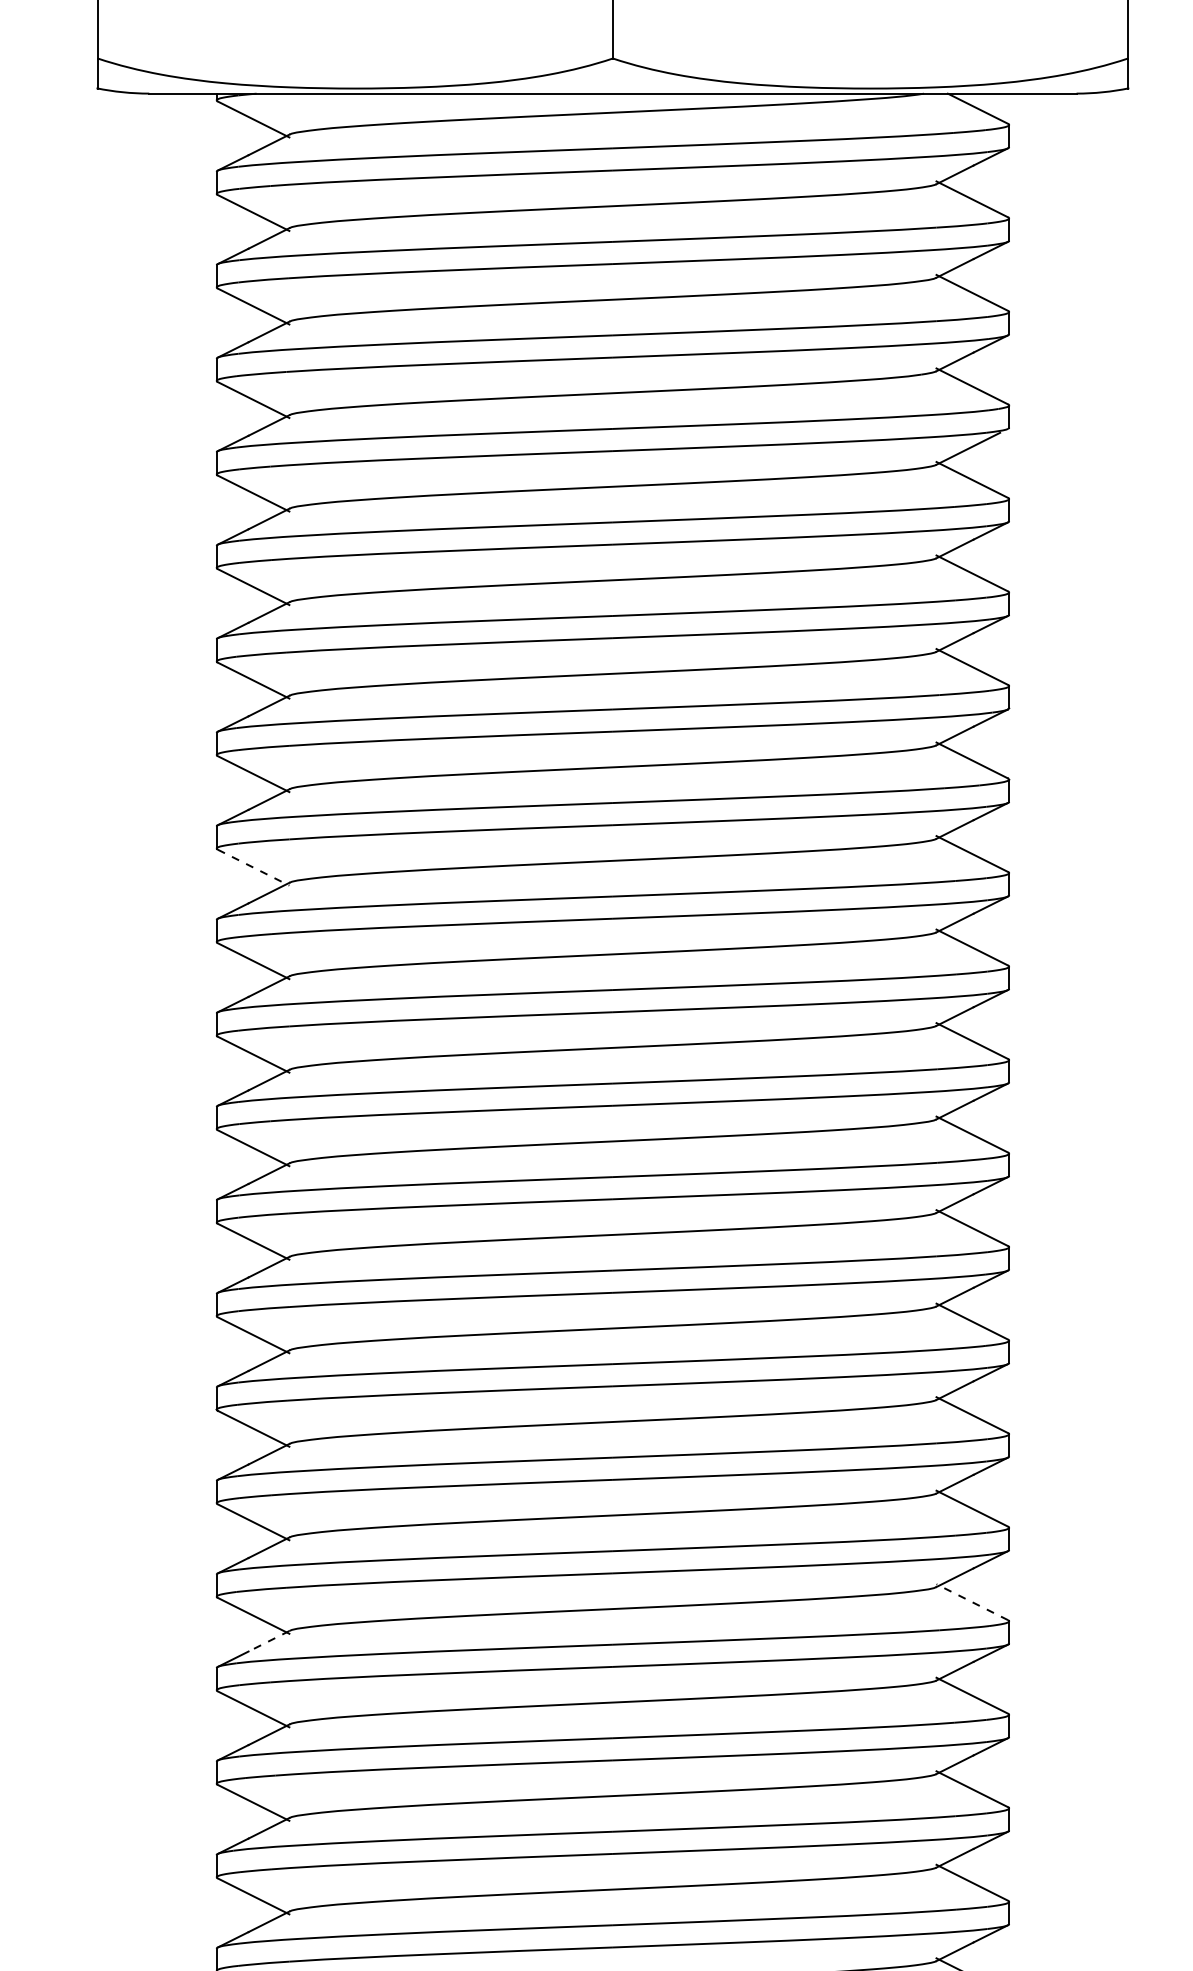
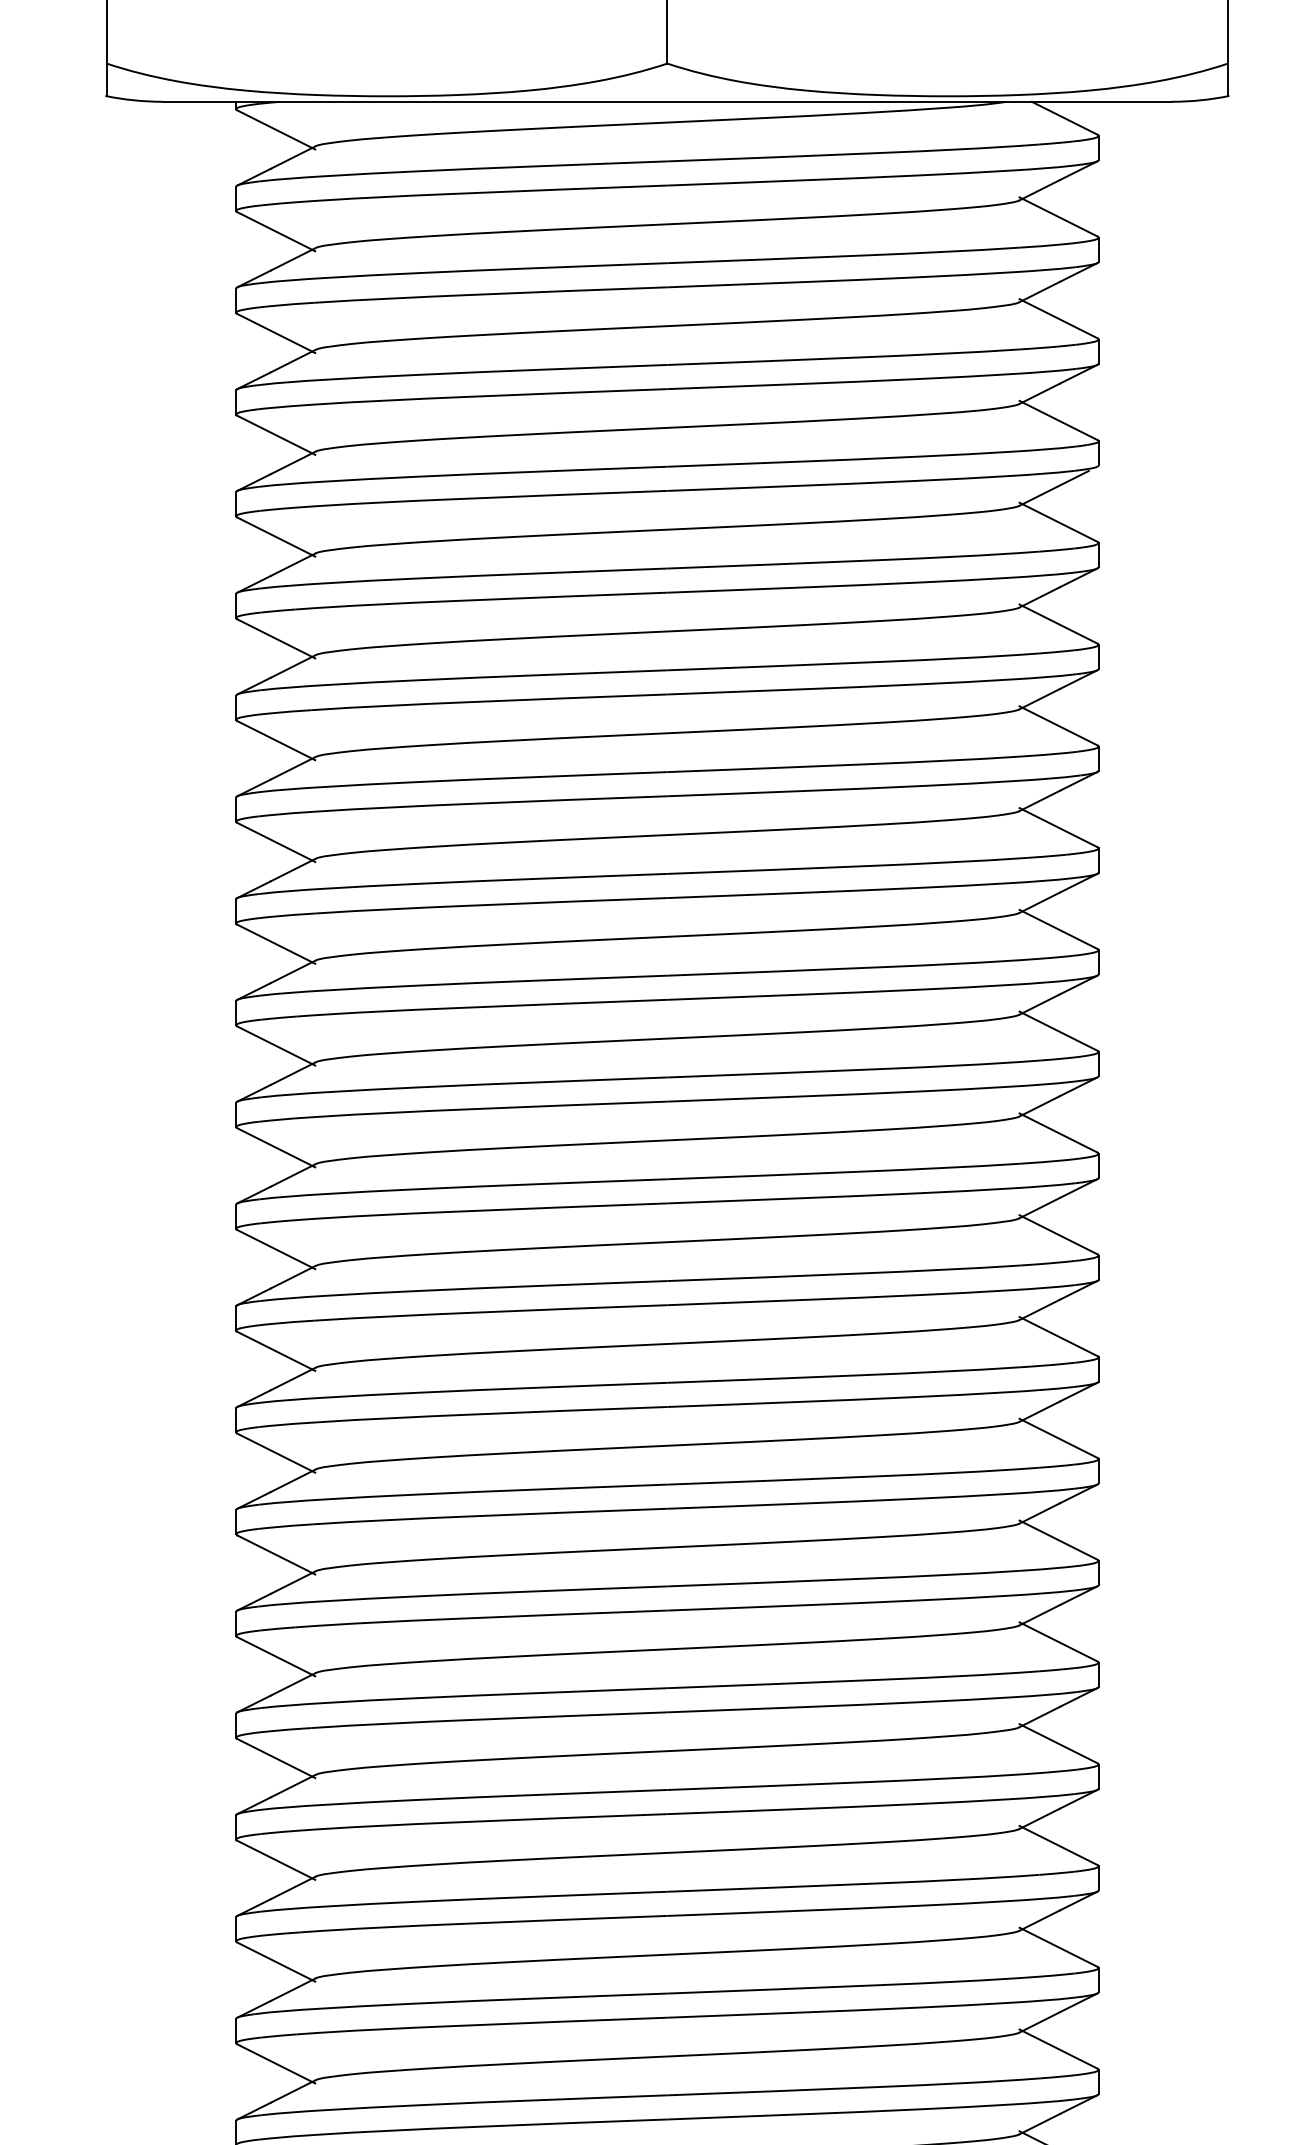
line: (253, 867) -> (276, 944), dashed -> solid
line: (972, 1602) -> (1058, 1743), dashed -> solid
line: (269, 1641) -> (293, 1786), dashed -> solid

